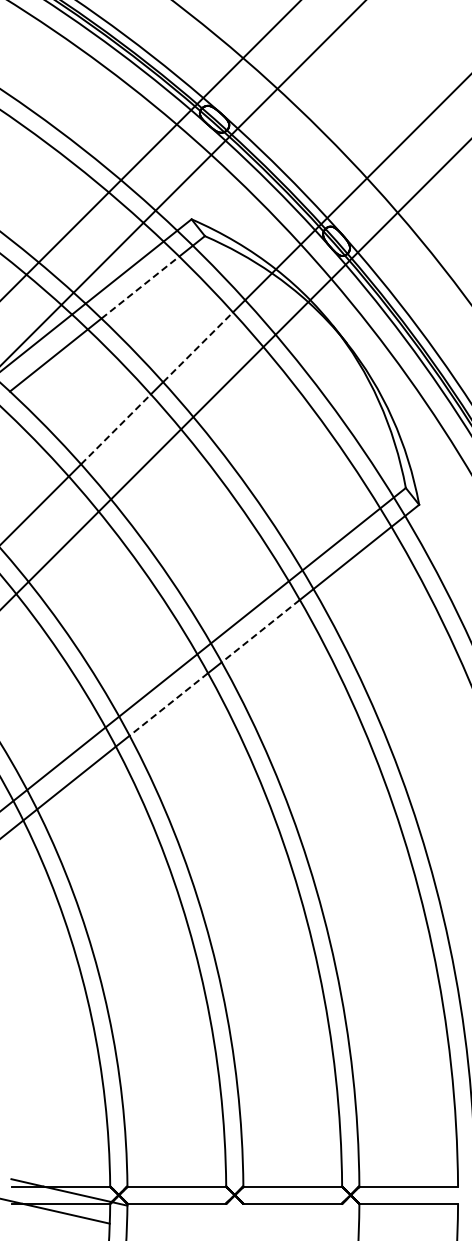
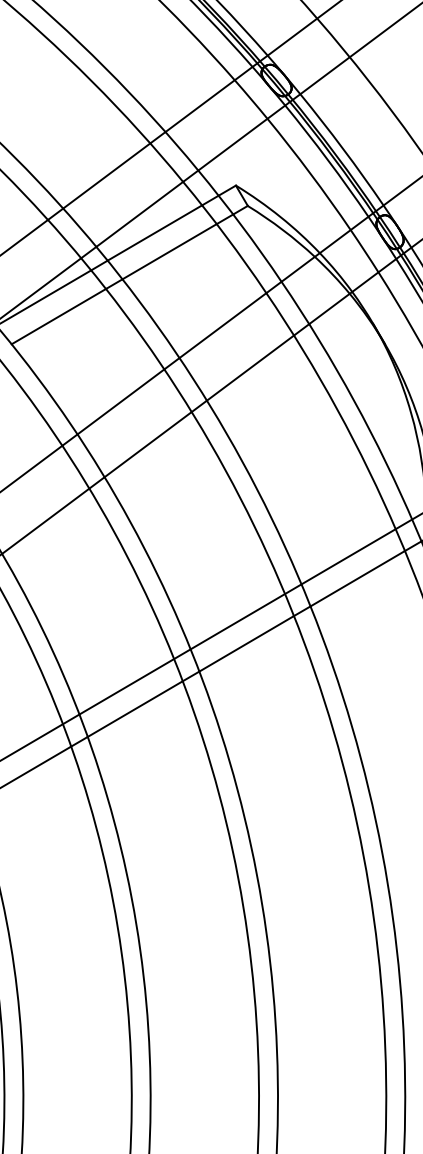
line: (140, 287) -> (169, 251), dashed -> solid
line: (198, 346) -> (223, 324), dashed -> solid
line: (116, 429) -> (121, 402), dashed -> solid
line: (260, 631) -> (246, 644), dashed -> solid
line: (168, 704) -> (134, 709), dashed -> solid

